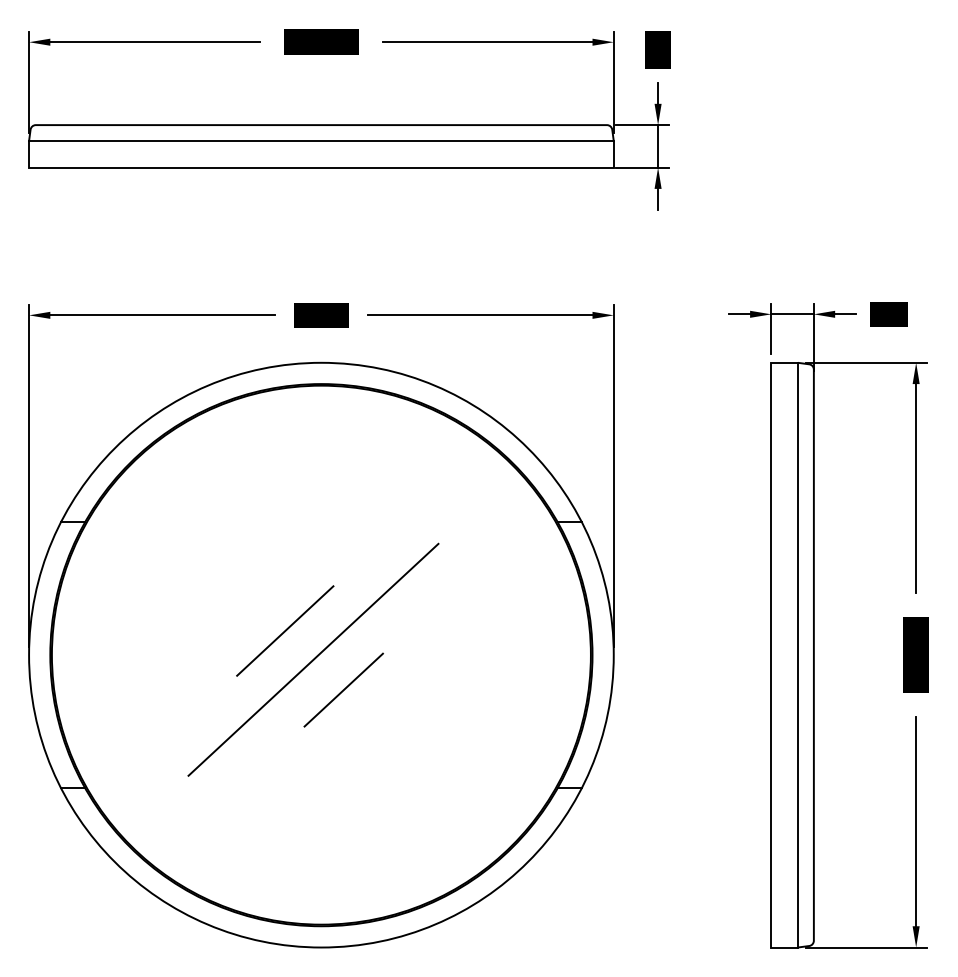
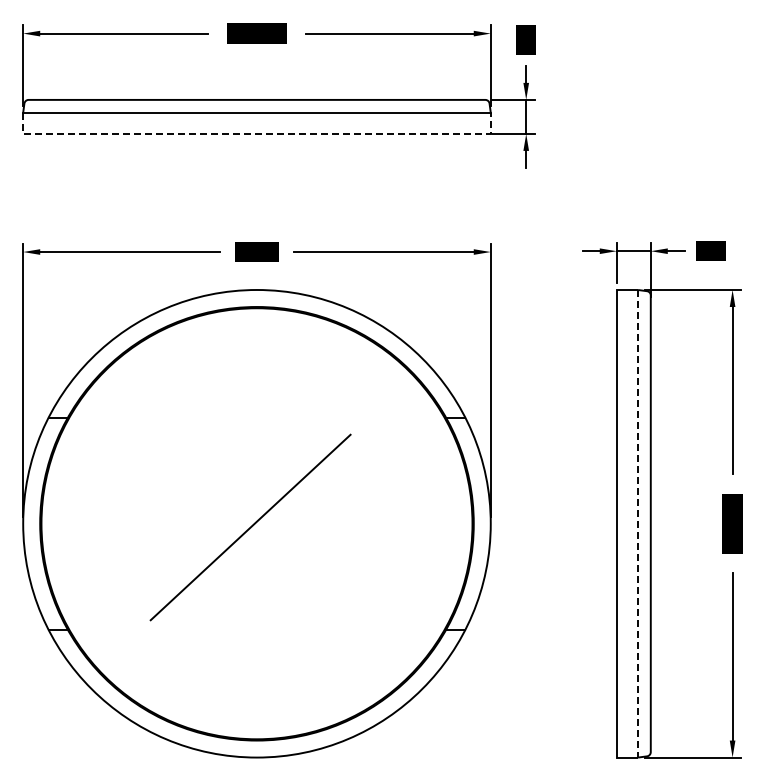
line: (320, 167) -> (256, 133), solid -> dashed
line: (284, 631) -> (227, 504), removed
line: (798, 654) -> (638, 523), solid -> dashed
line: (343, 689) -> (274, 551), removed

